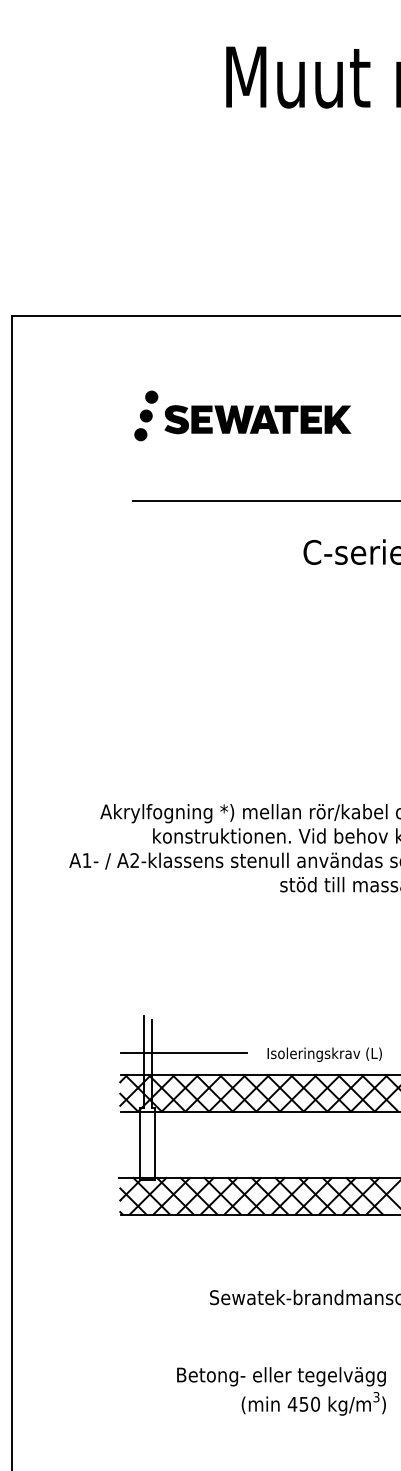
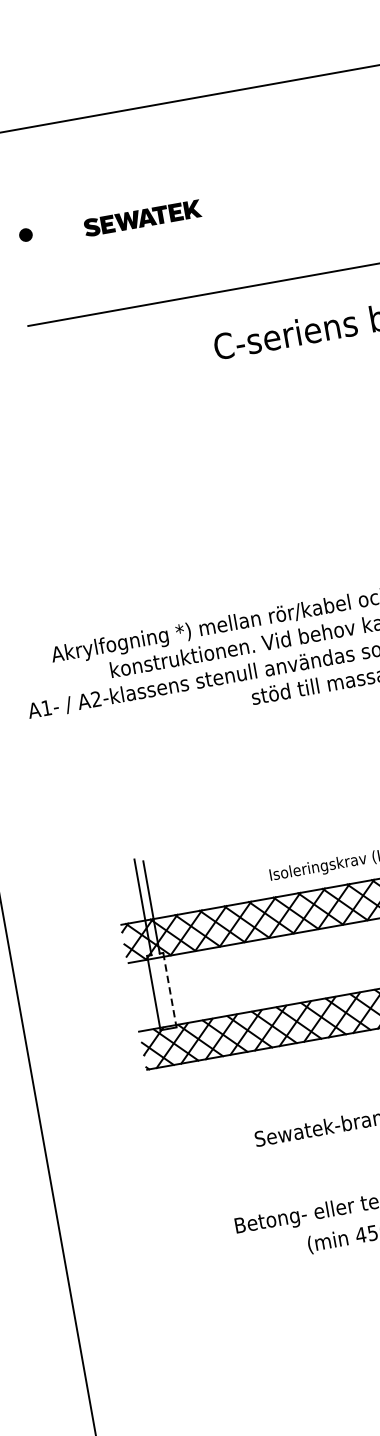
fill: (151, 396) -> (27, 213), removed
part: (257, 419) -> (142, 218), size x0.6
fill: (140, 434) -> (23, 255), removed
line: (183, 1053) -> (182, 890), removed
line: (155, 1144) -> (170, 990), solid -> dashed

